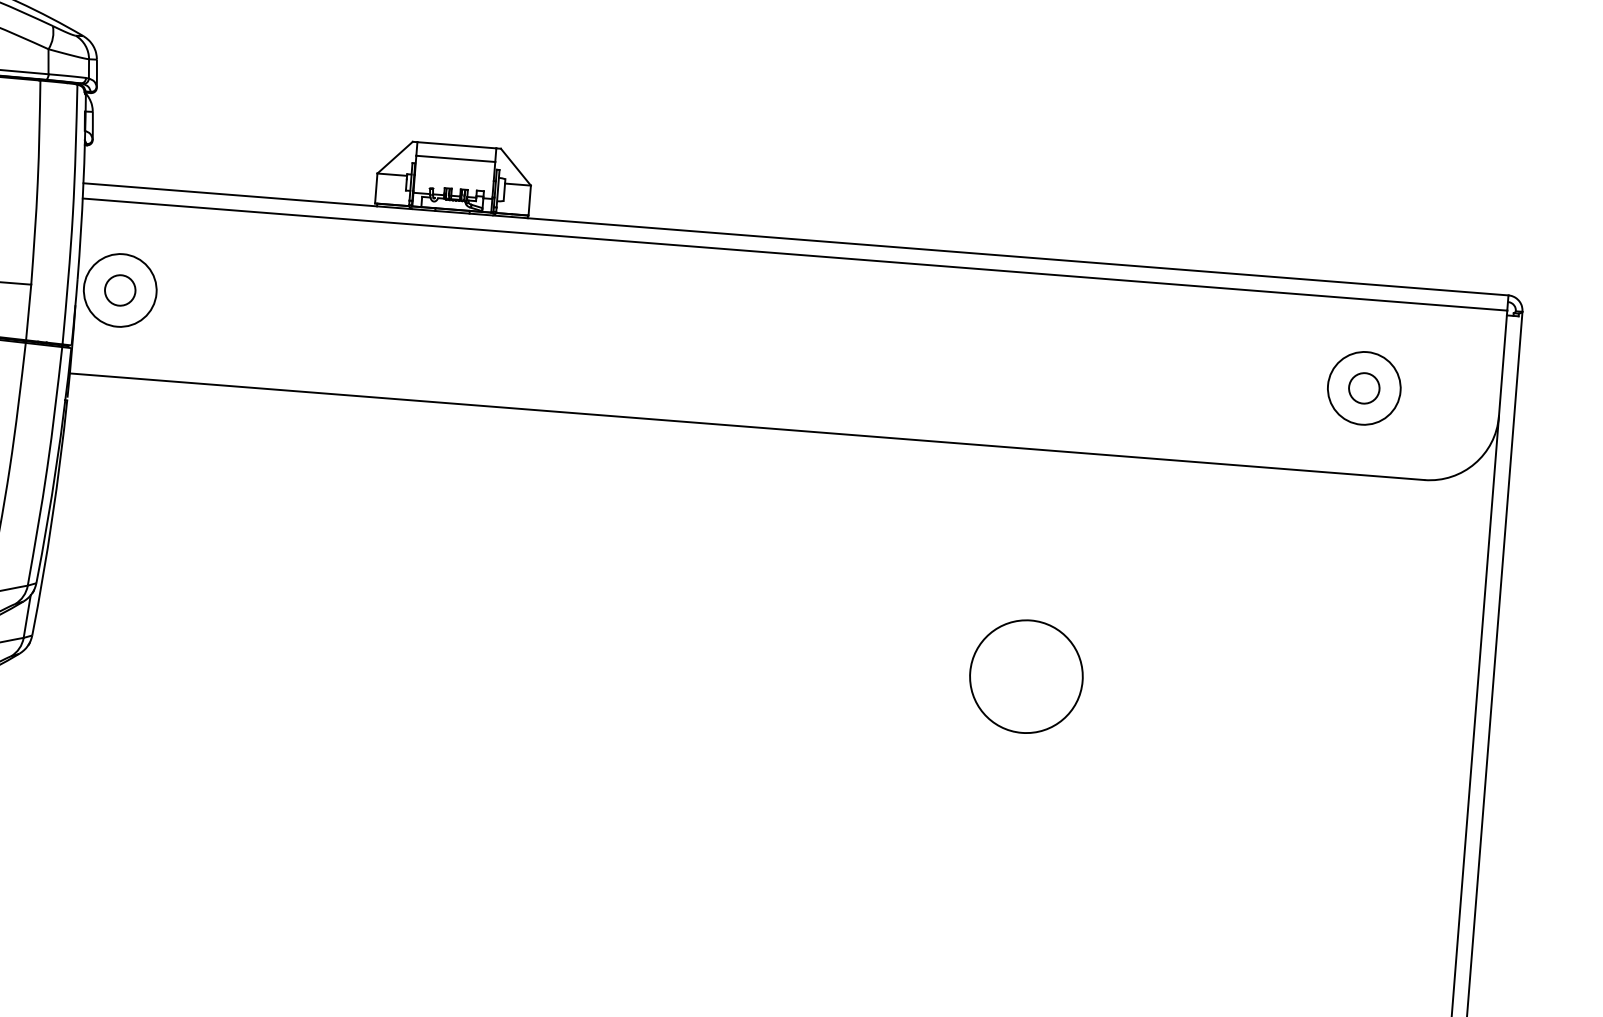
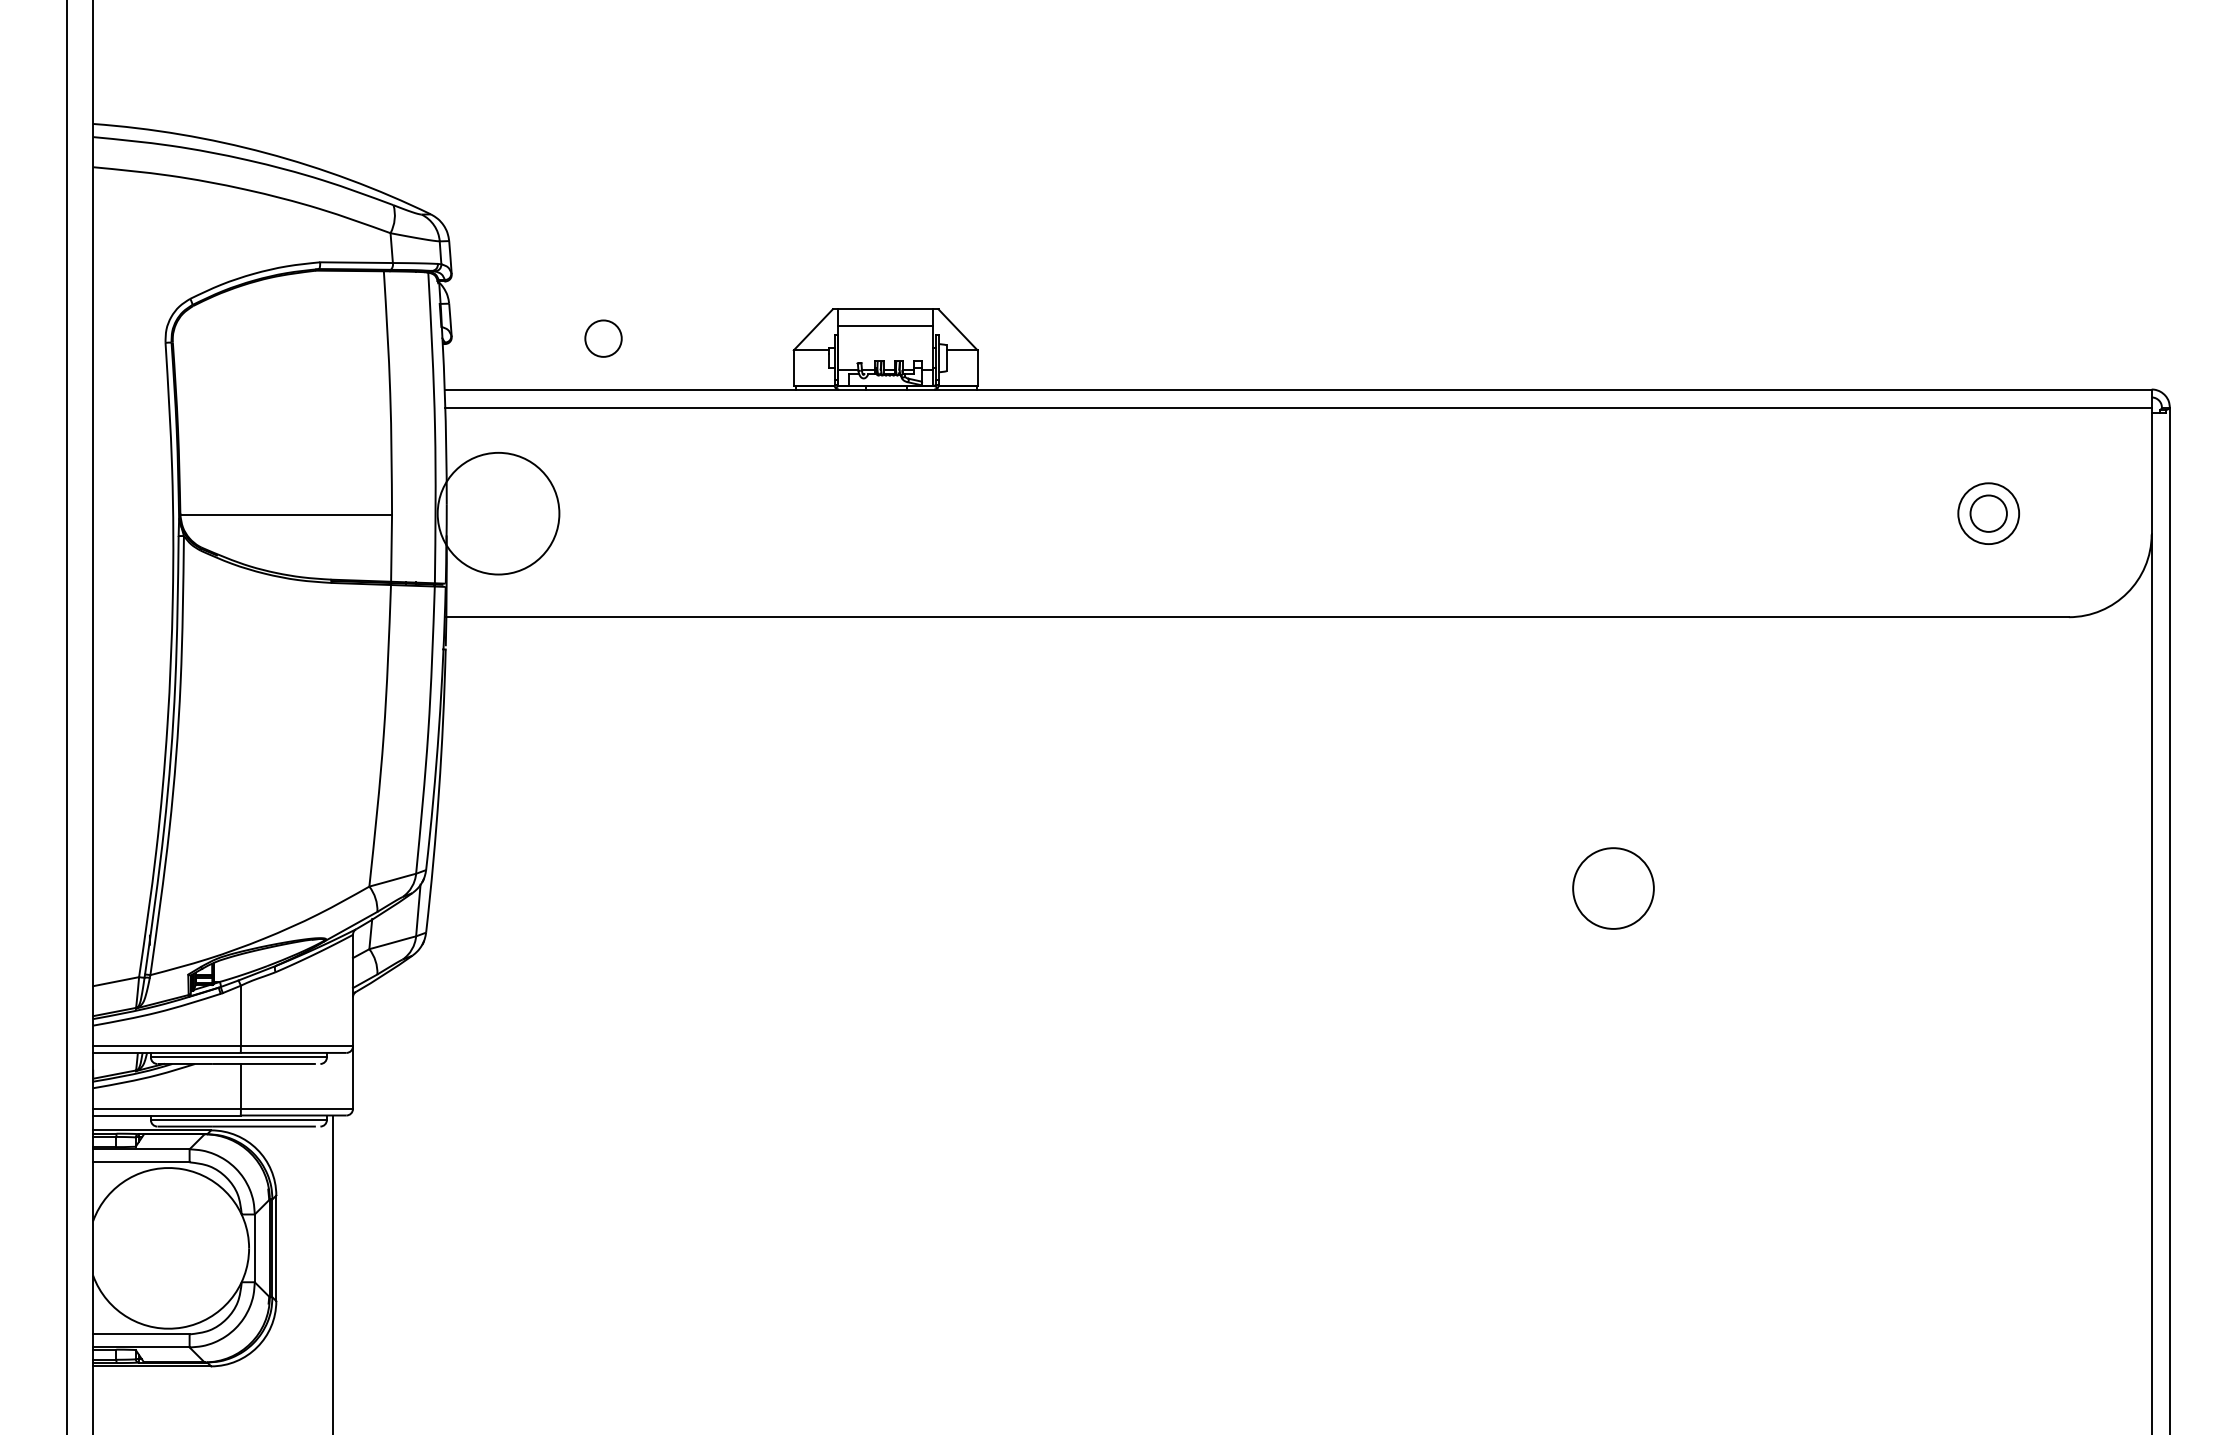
circle: (120, 290) -> (498, 513), size x1.4
circle: (120, 290) -> (603, 338), moved
circle: (1364, 388) -> (1988, 513), size x0.7
circle: (1026, 676) -> (1613, 888), size x0.6

